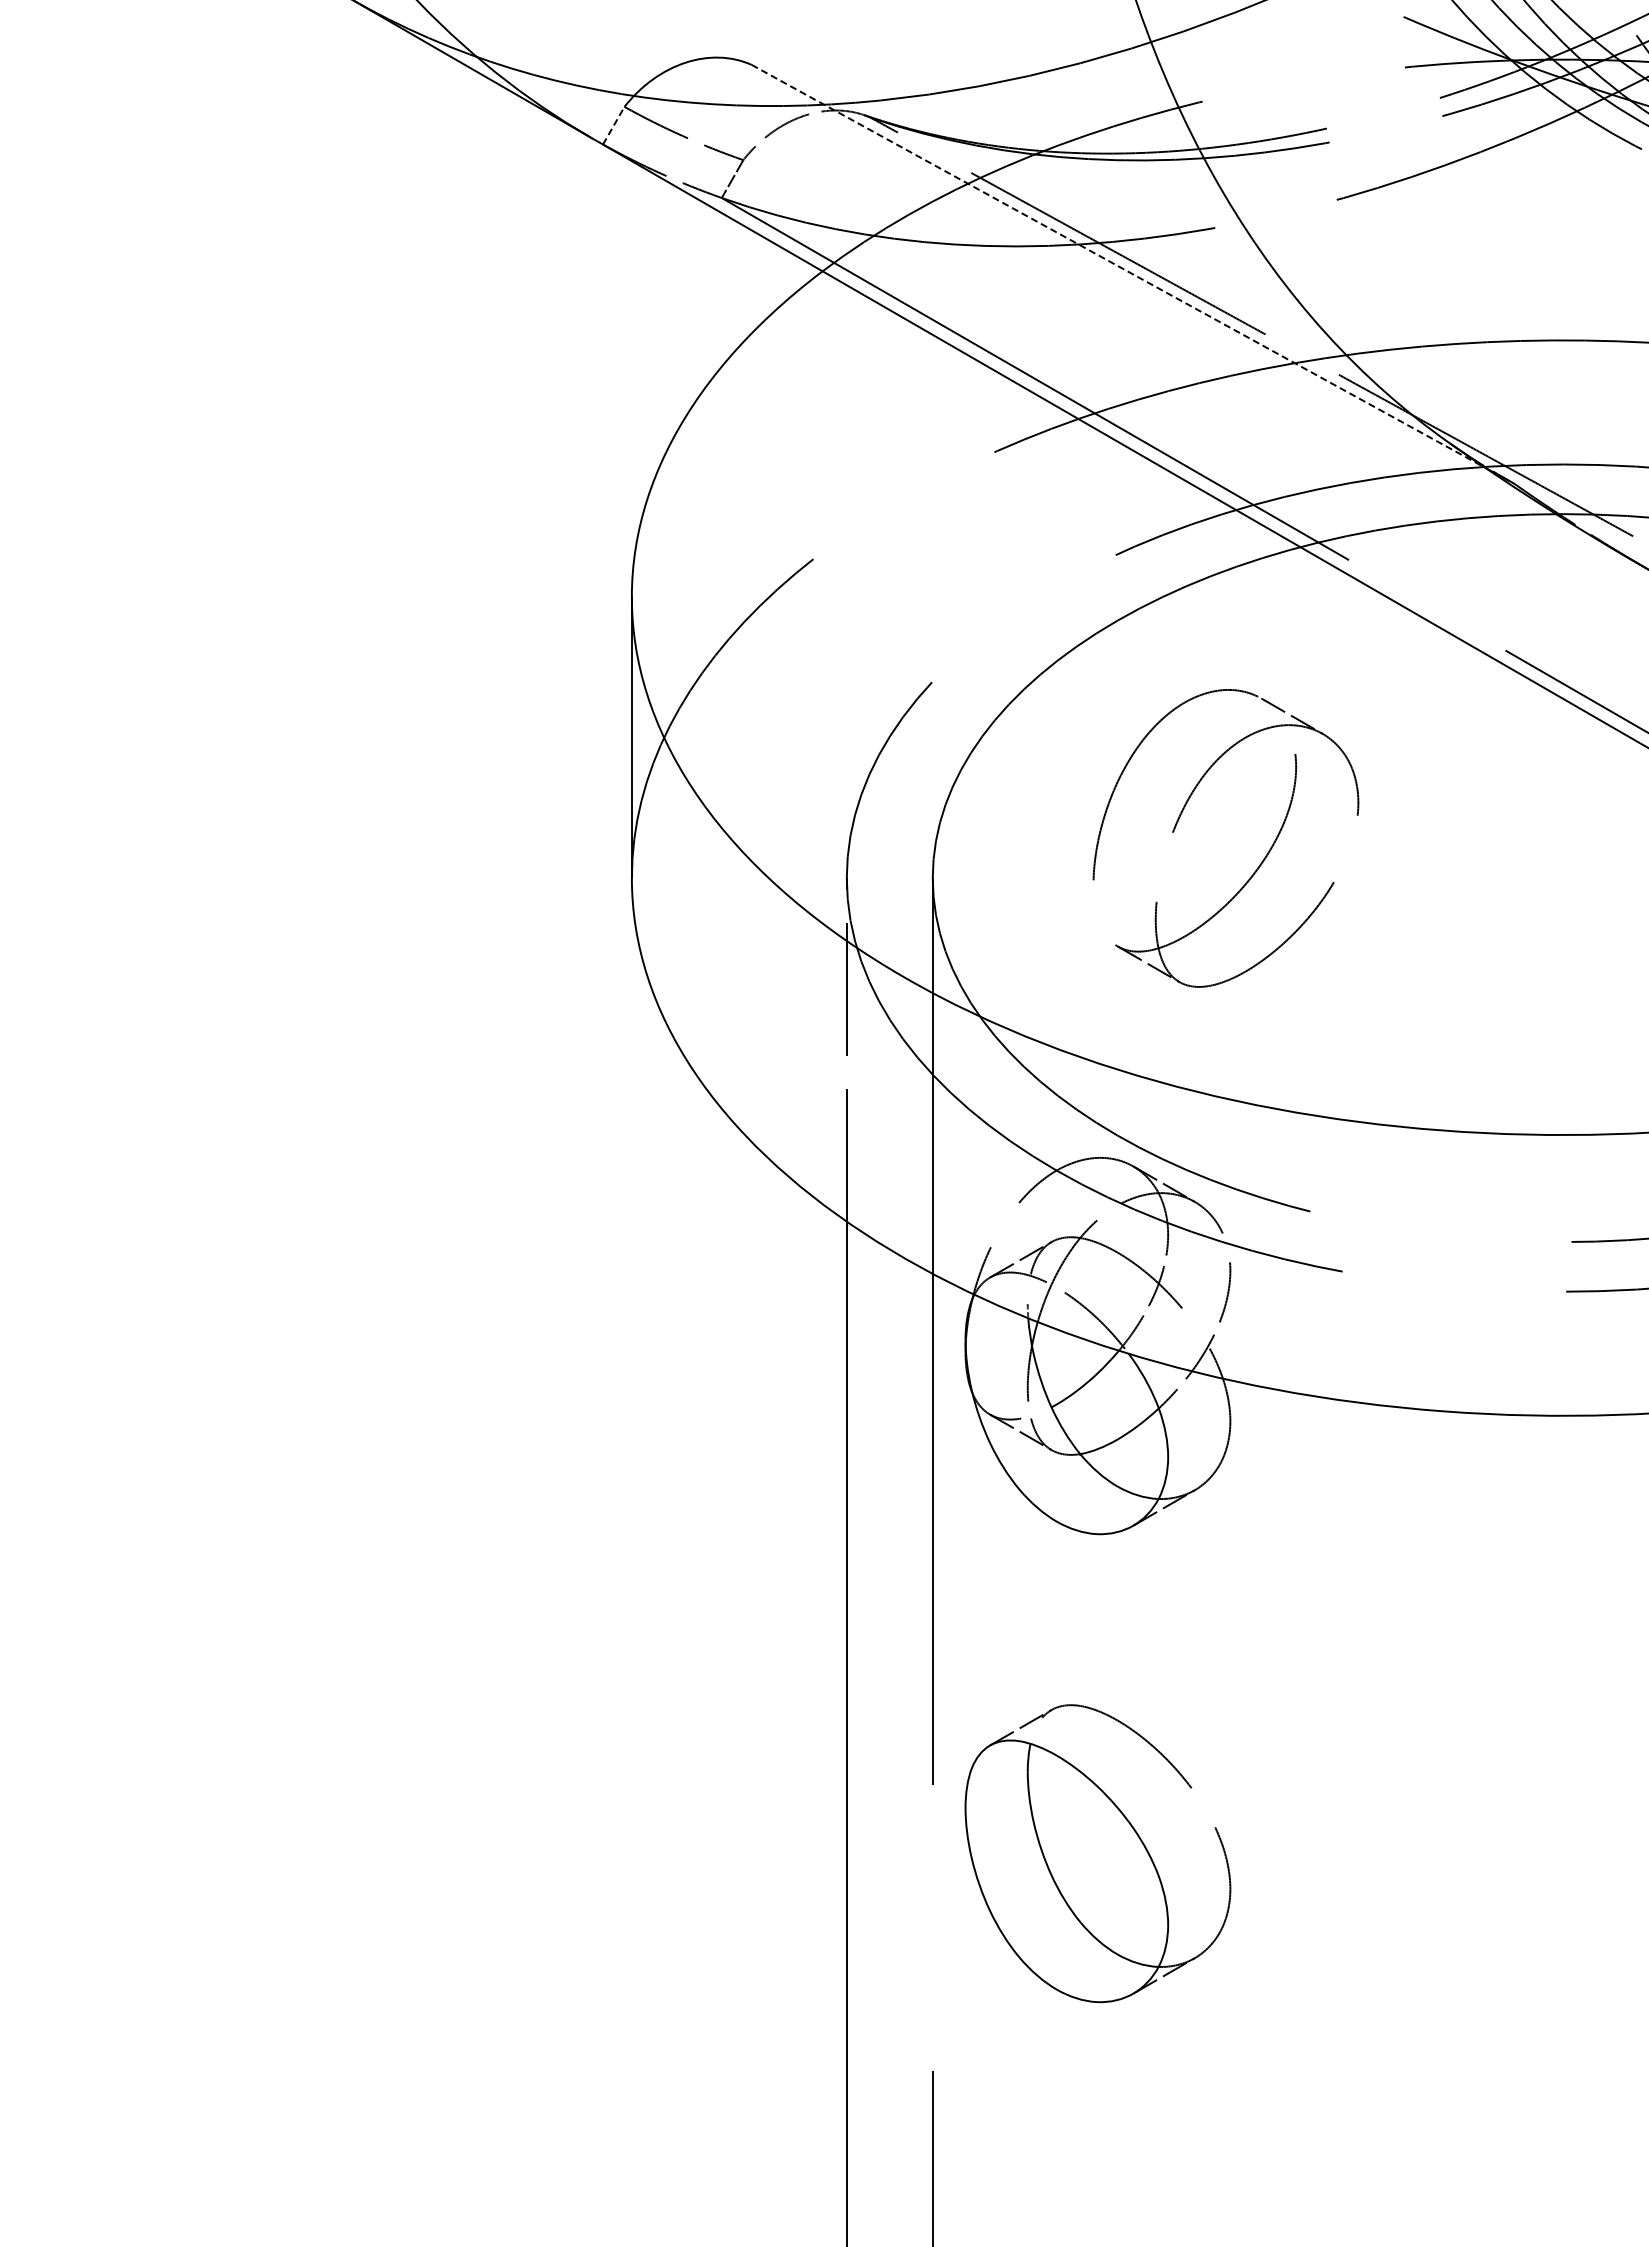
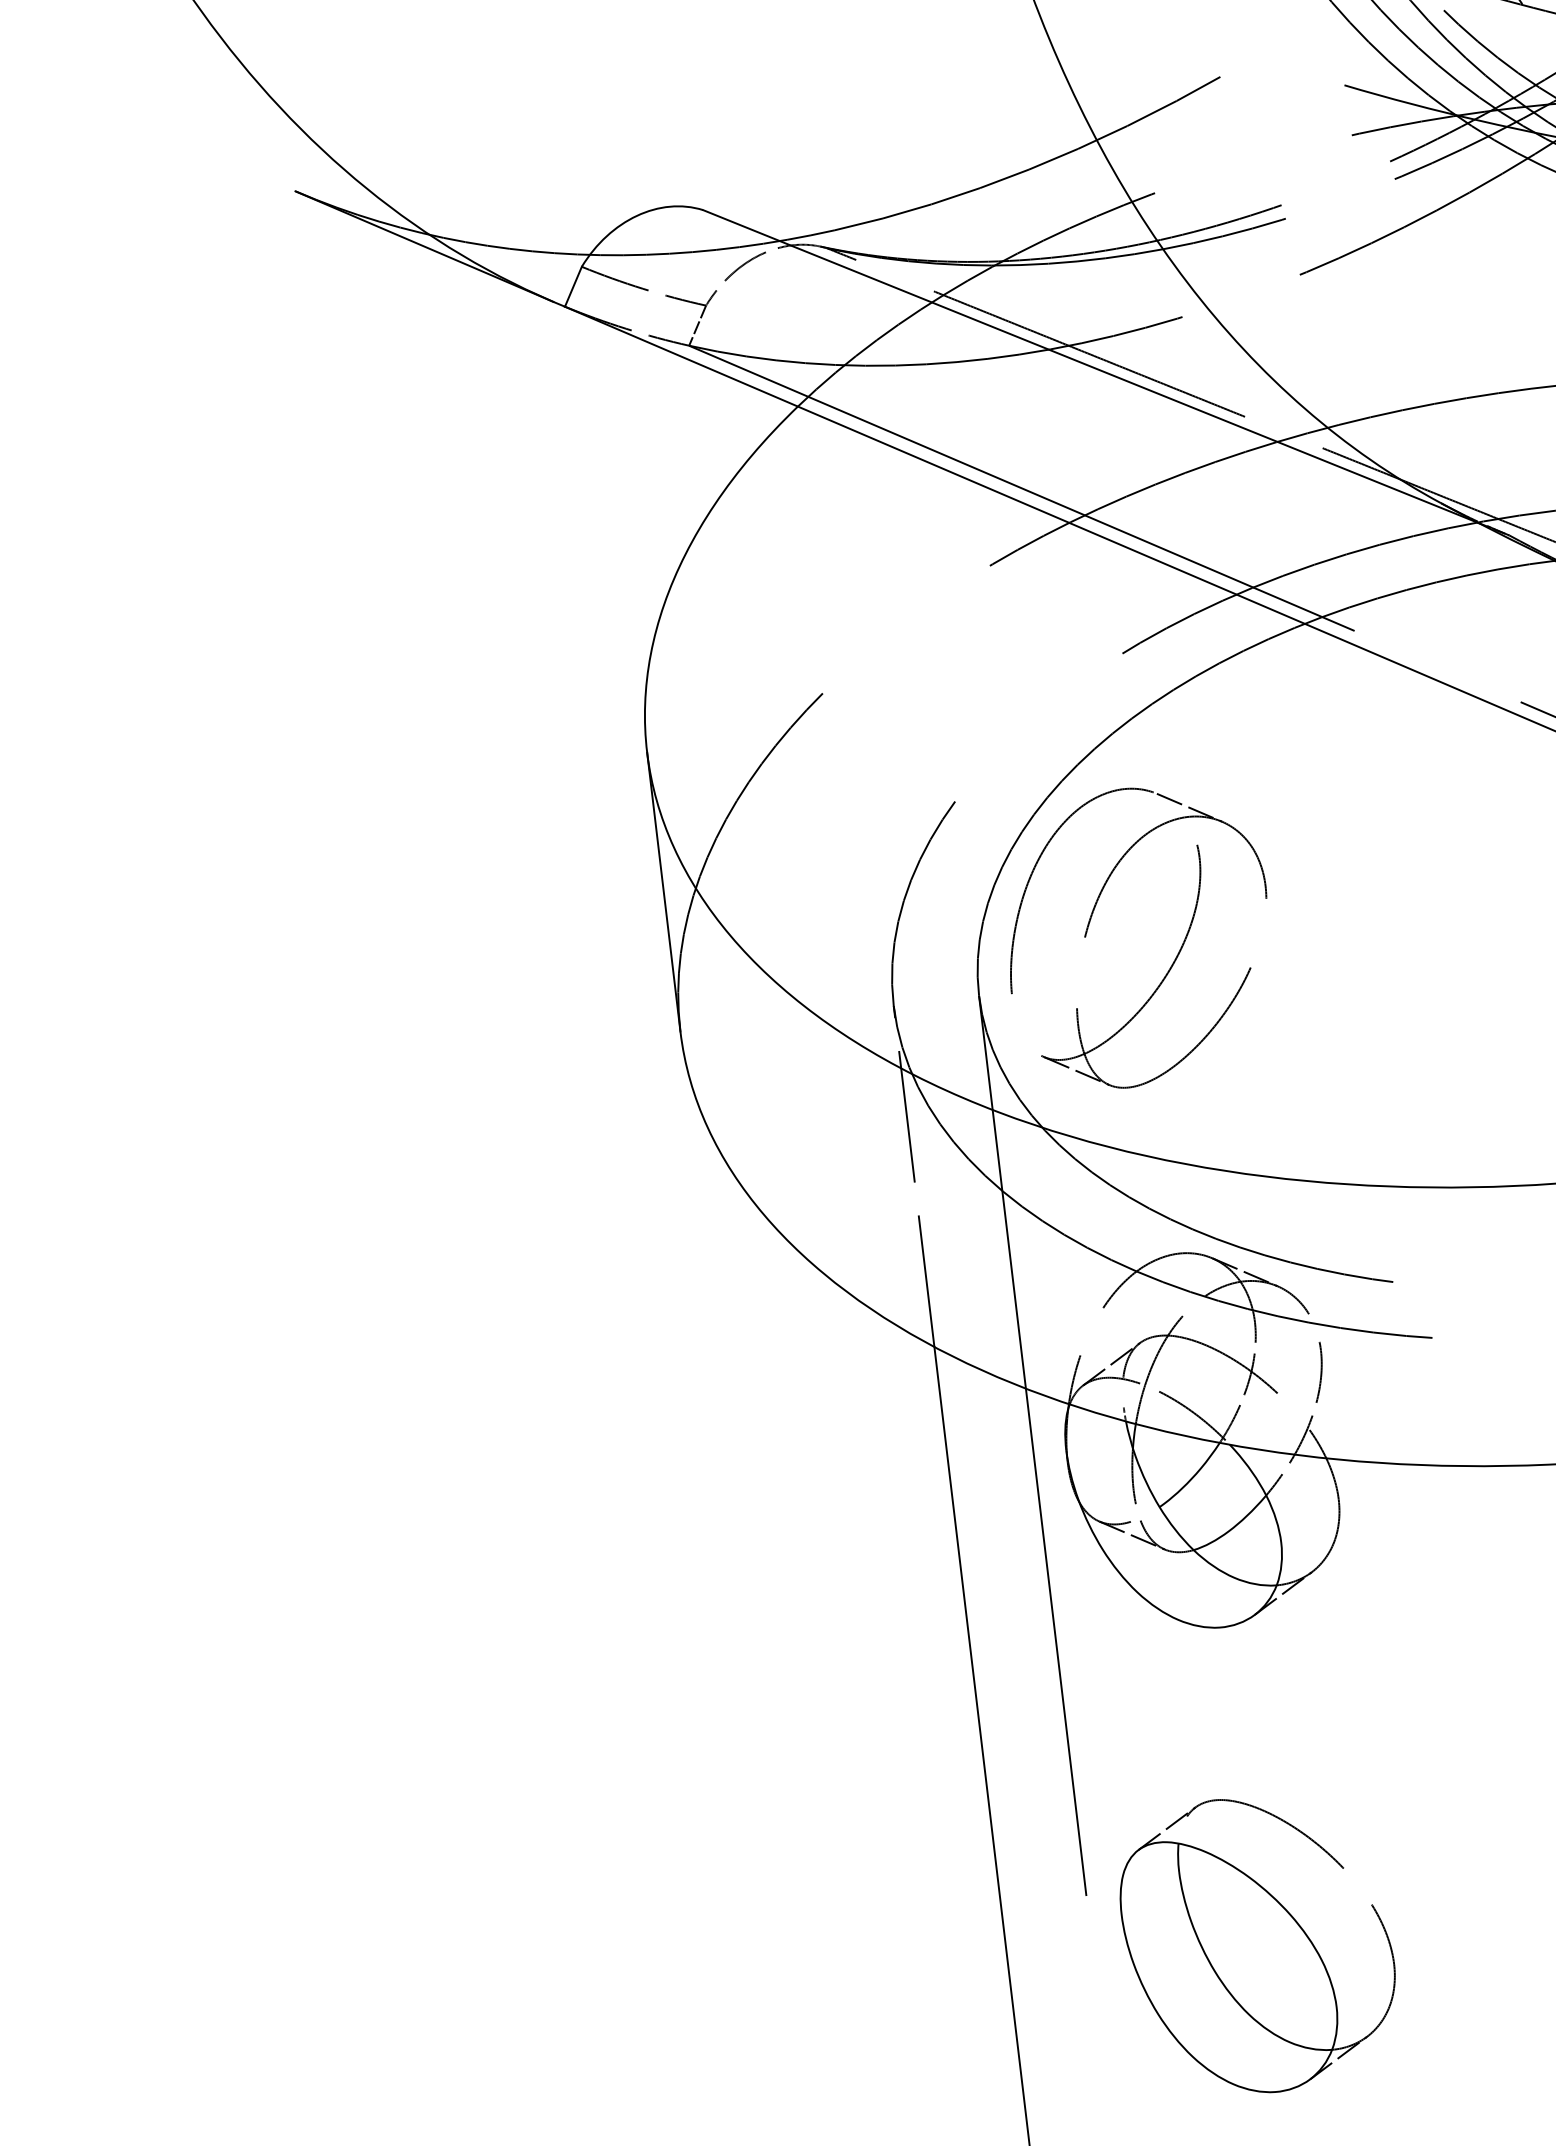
line: (613, 125) -> (573, 286), dashed -> solid
line: (1118, 266) -> (1091, 366), dashed -> solid
part: (1261, 861) -> (1176, 955), moved

